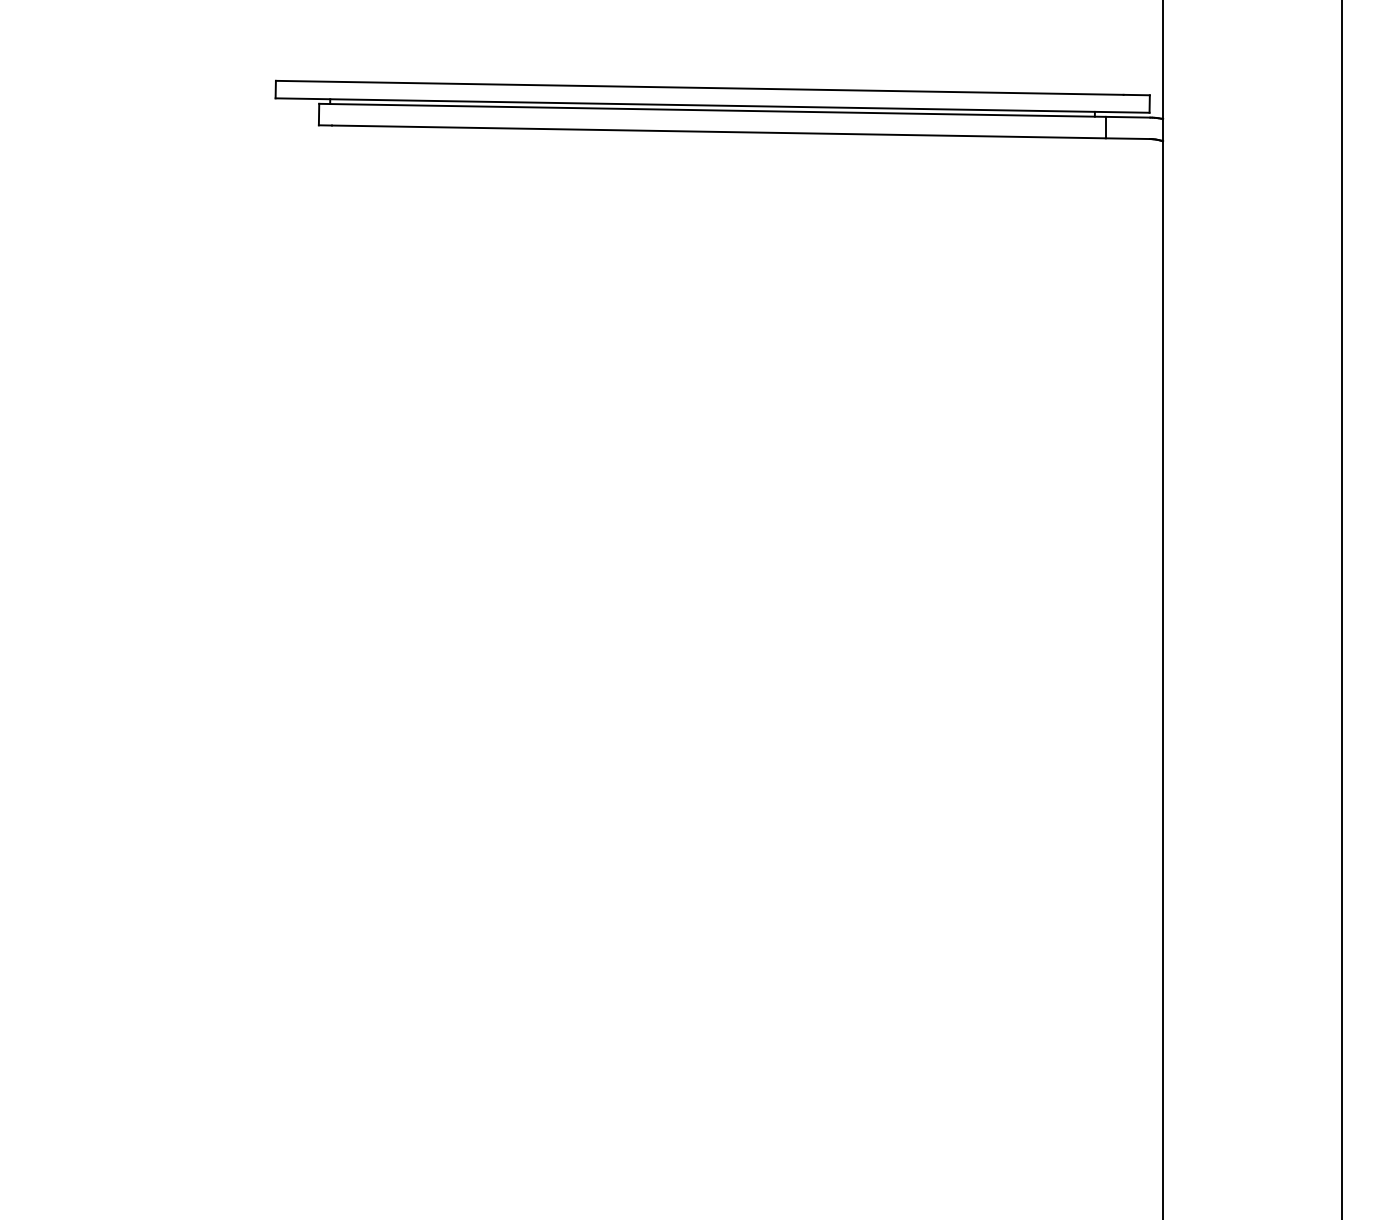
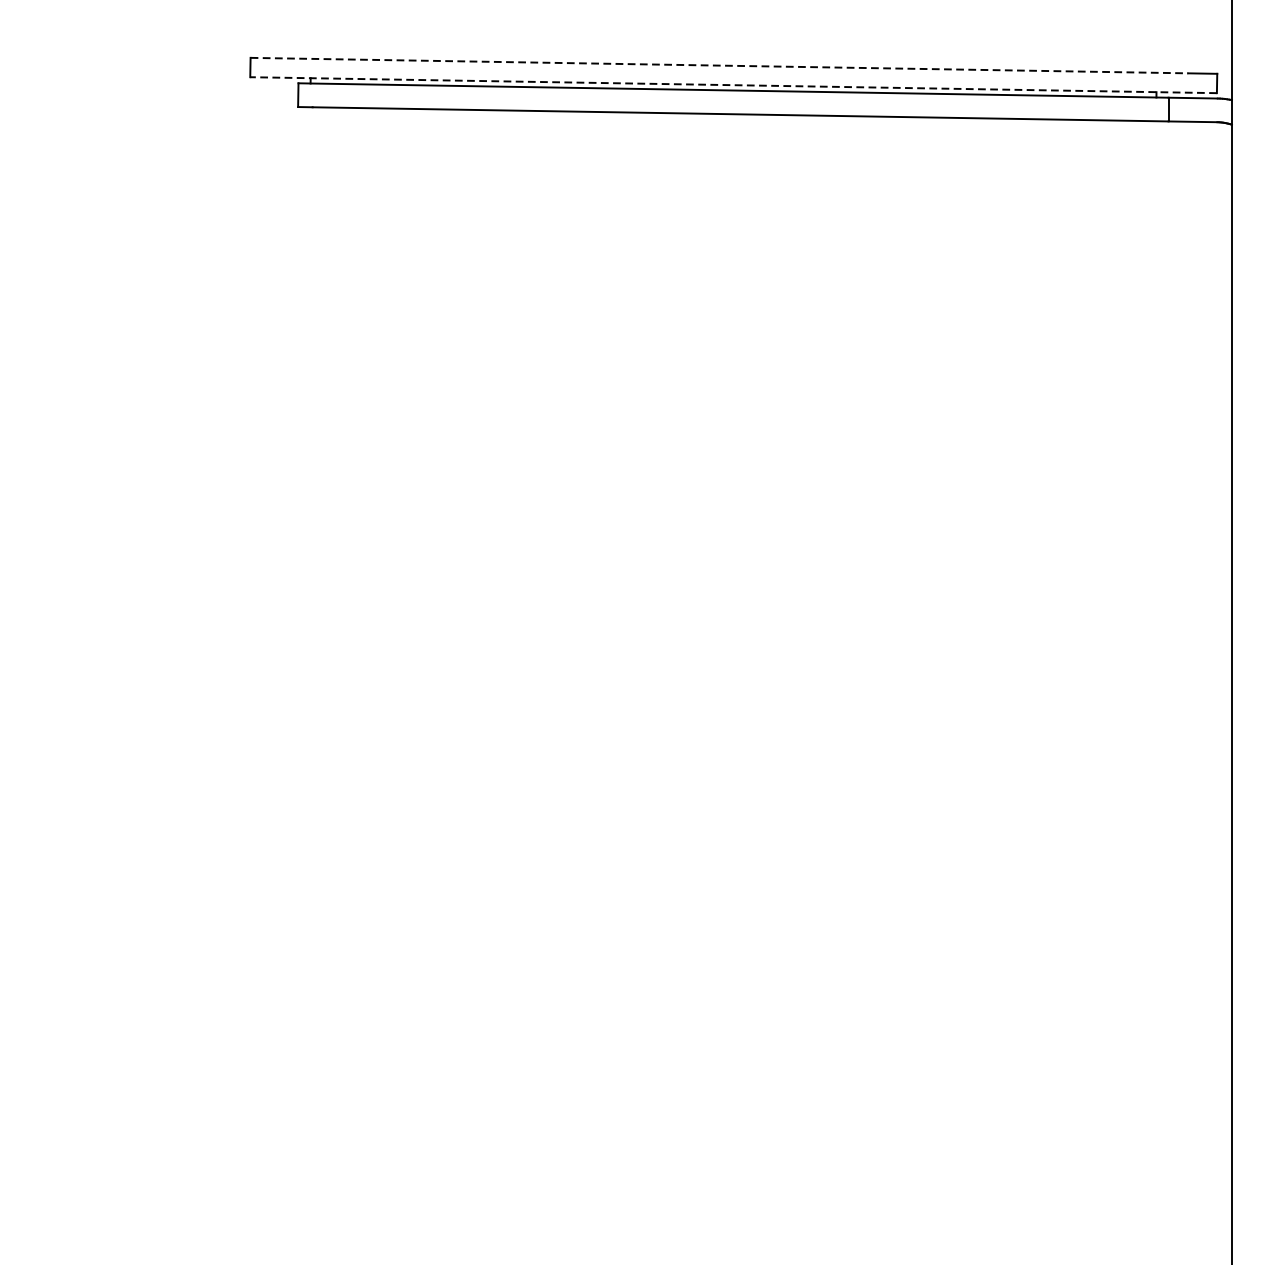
line: (699, 87) -> (719, 65), solid -> dashed
line: (712, 105) -> (733, 85), solid -> dashed

